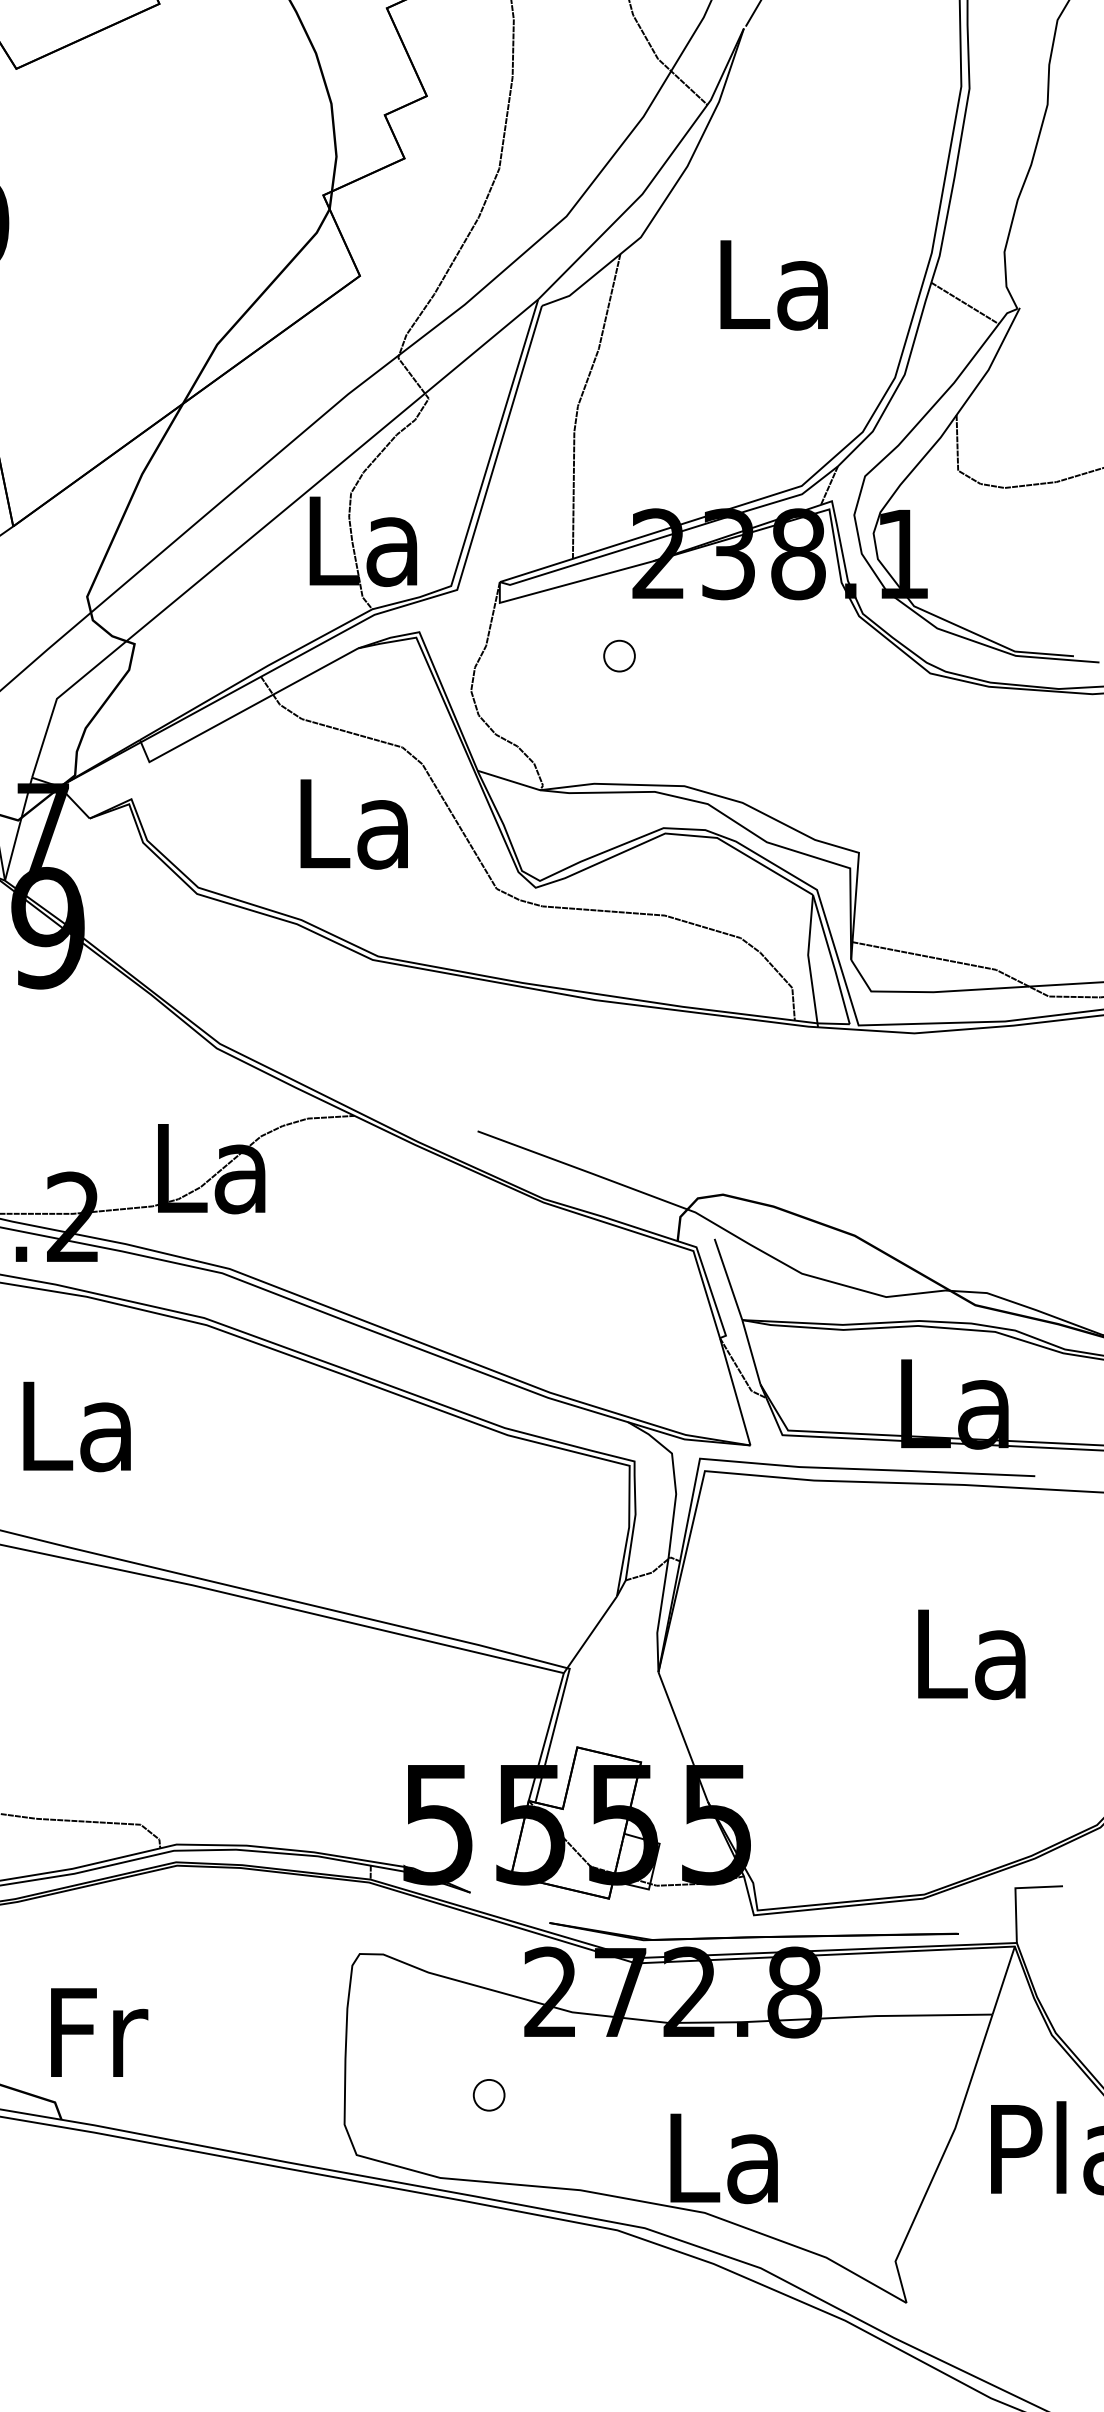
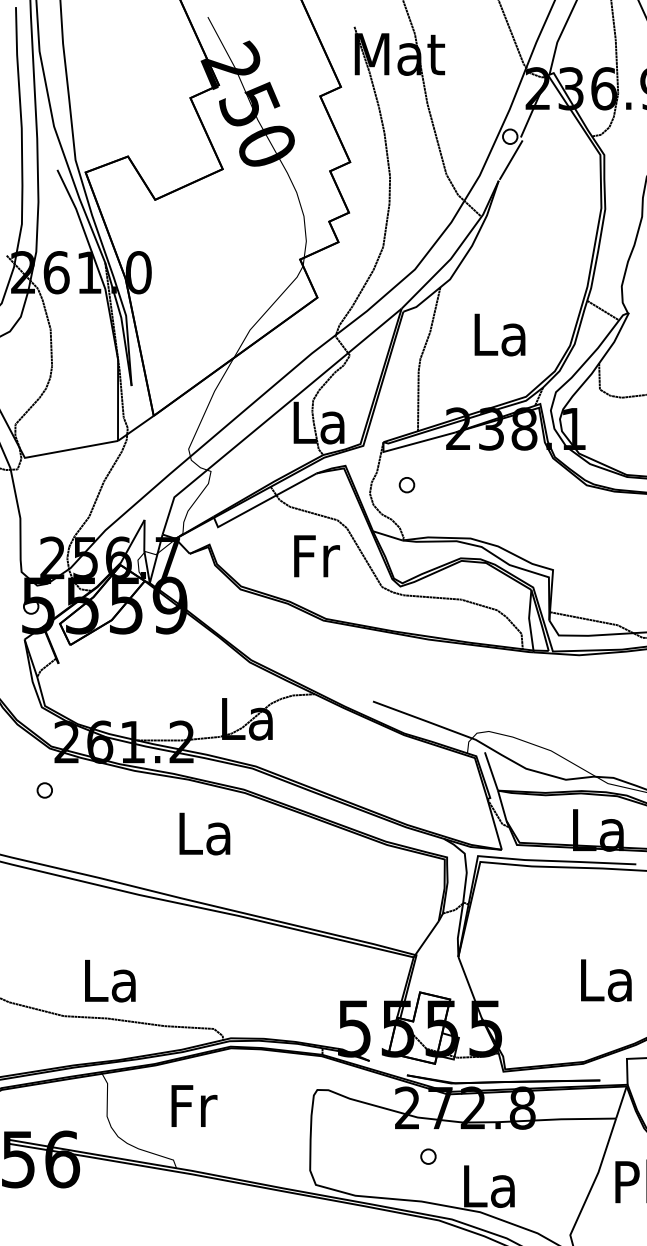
text: (773, 284) -> (499, 334), moved
part: (618, 656) -> (406, 485), moved
text: (353, 824) -> (314, 556), La -> Fr
text: (76, 1425) -> (204, 833), moved
text: (972, 1654) -> (606, 980), moved
text: (99, 2031) -> (194, 1105), moved
part: (489, 2094) -> (428, 1156), moved

